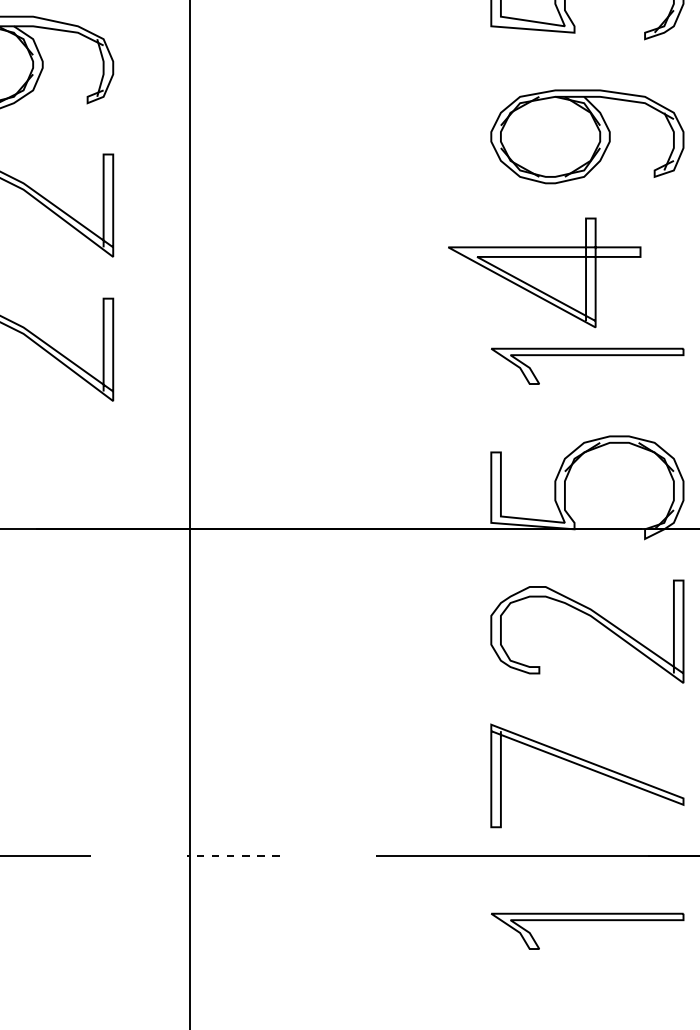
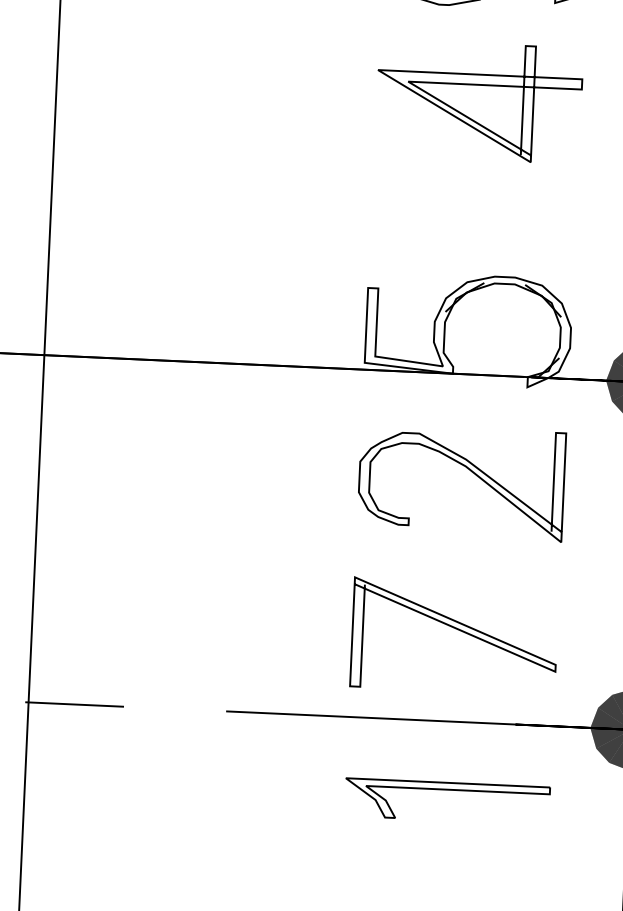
curve: (544, 257) -> (479, 85), moved
part: (587, 356) -> (475, 190), removed
line: (232, 856) -> (73, 704), dashed -> solid

